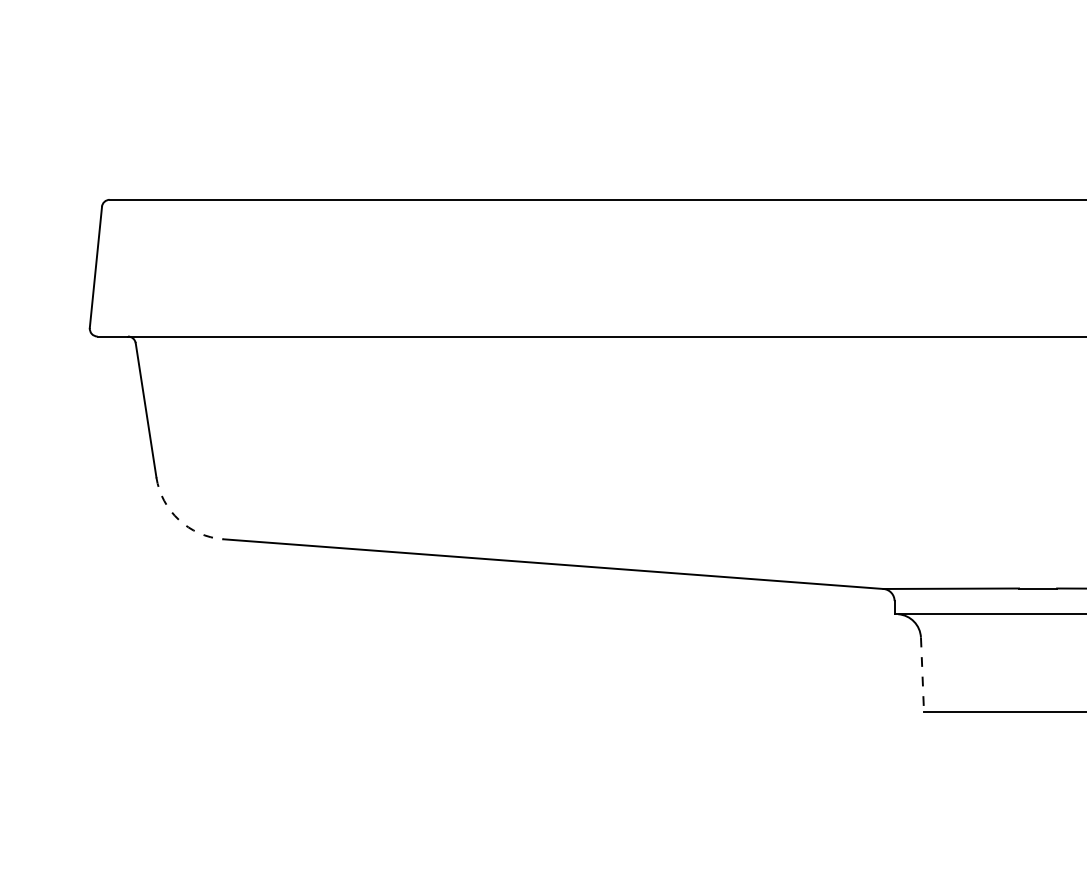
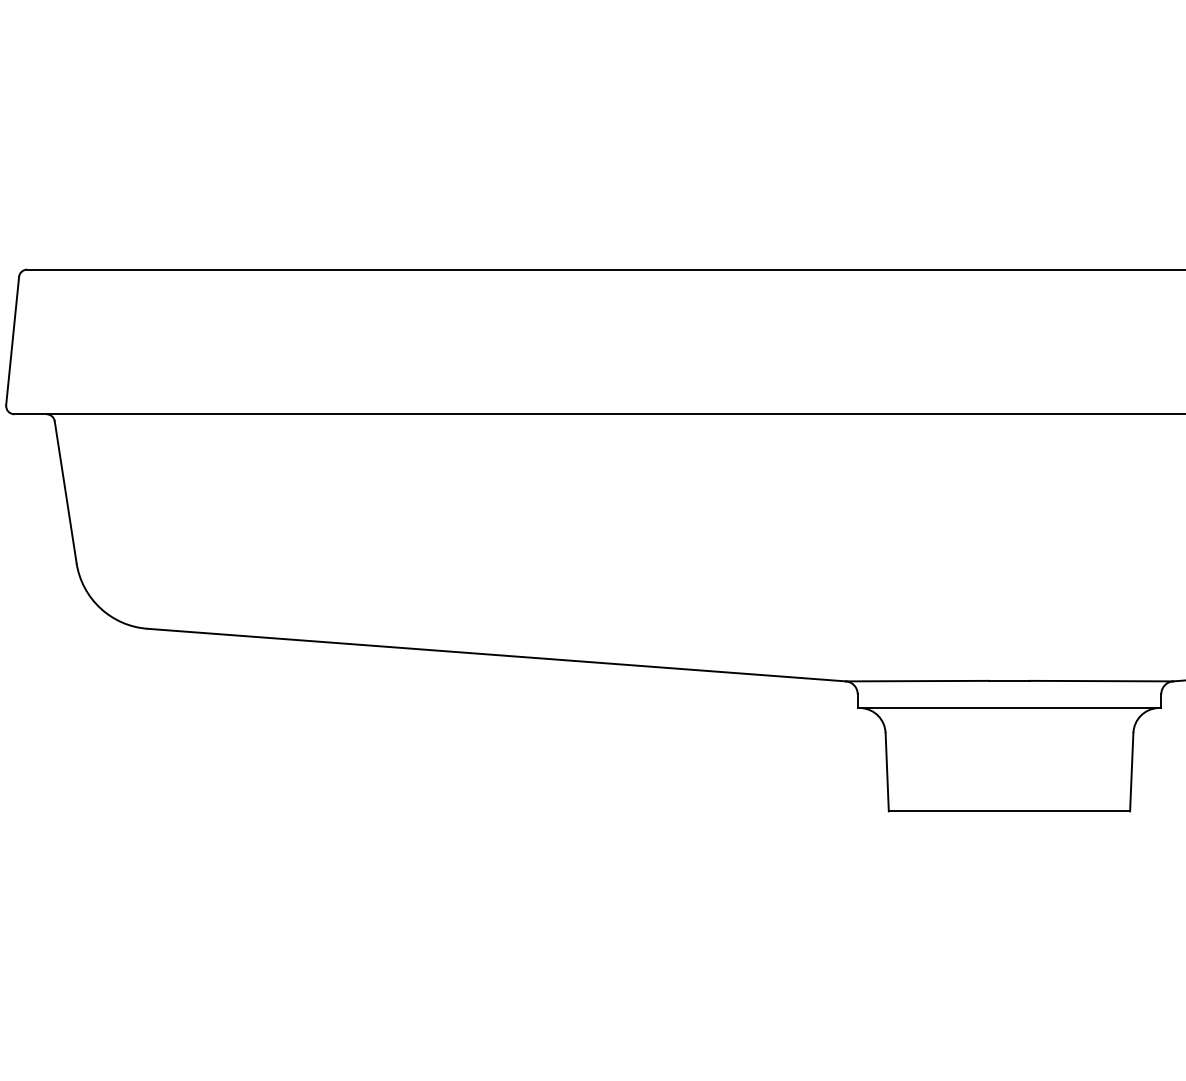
arc: (178, 520) -> (100, 608), dashed -> solid
line: (922, 675) -> (887, 772), dashed -> solid

